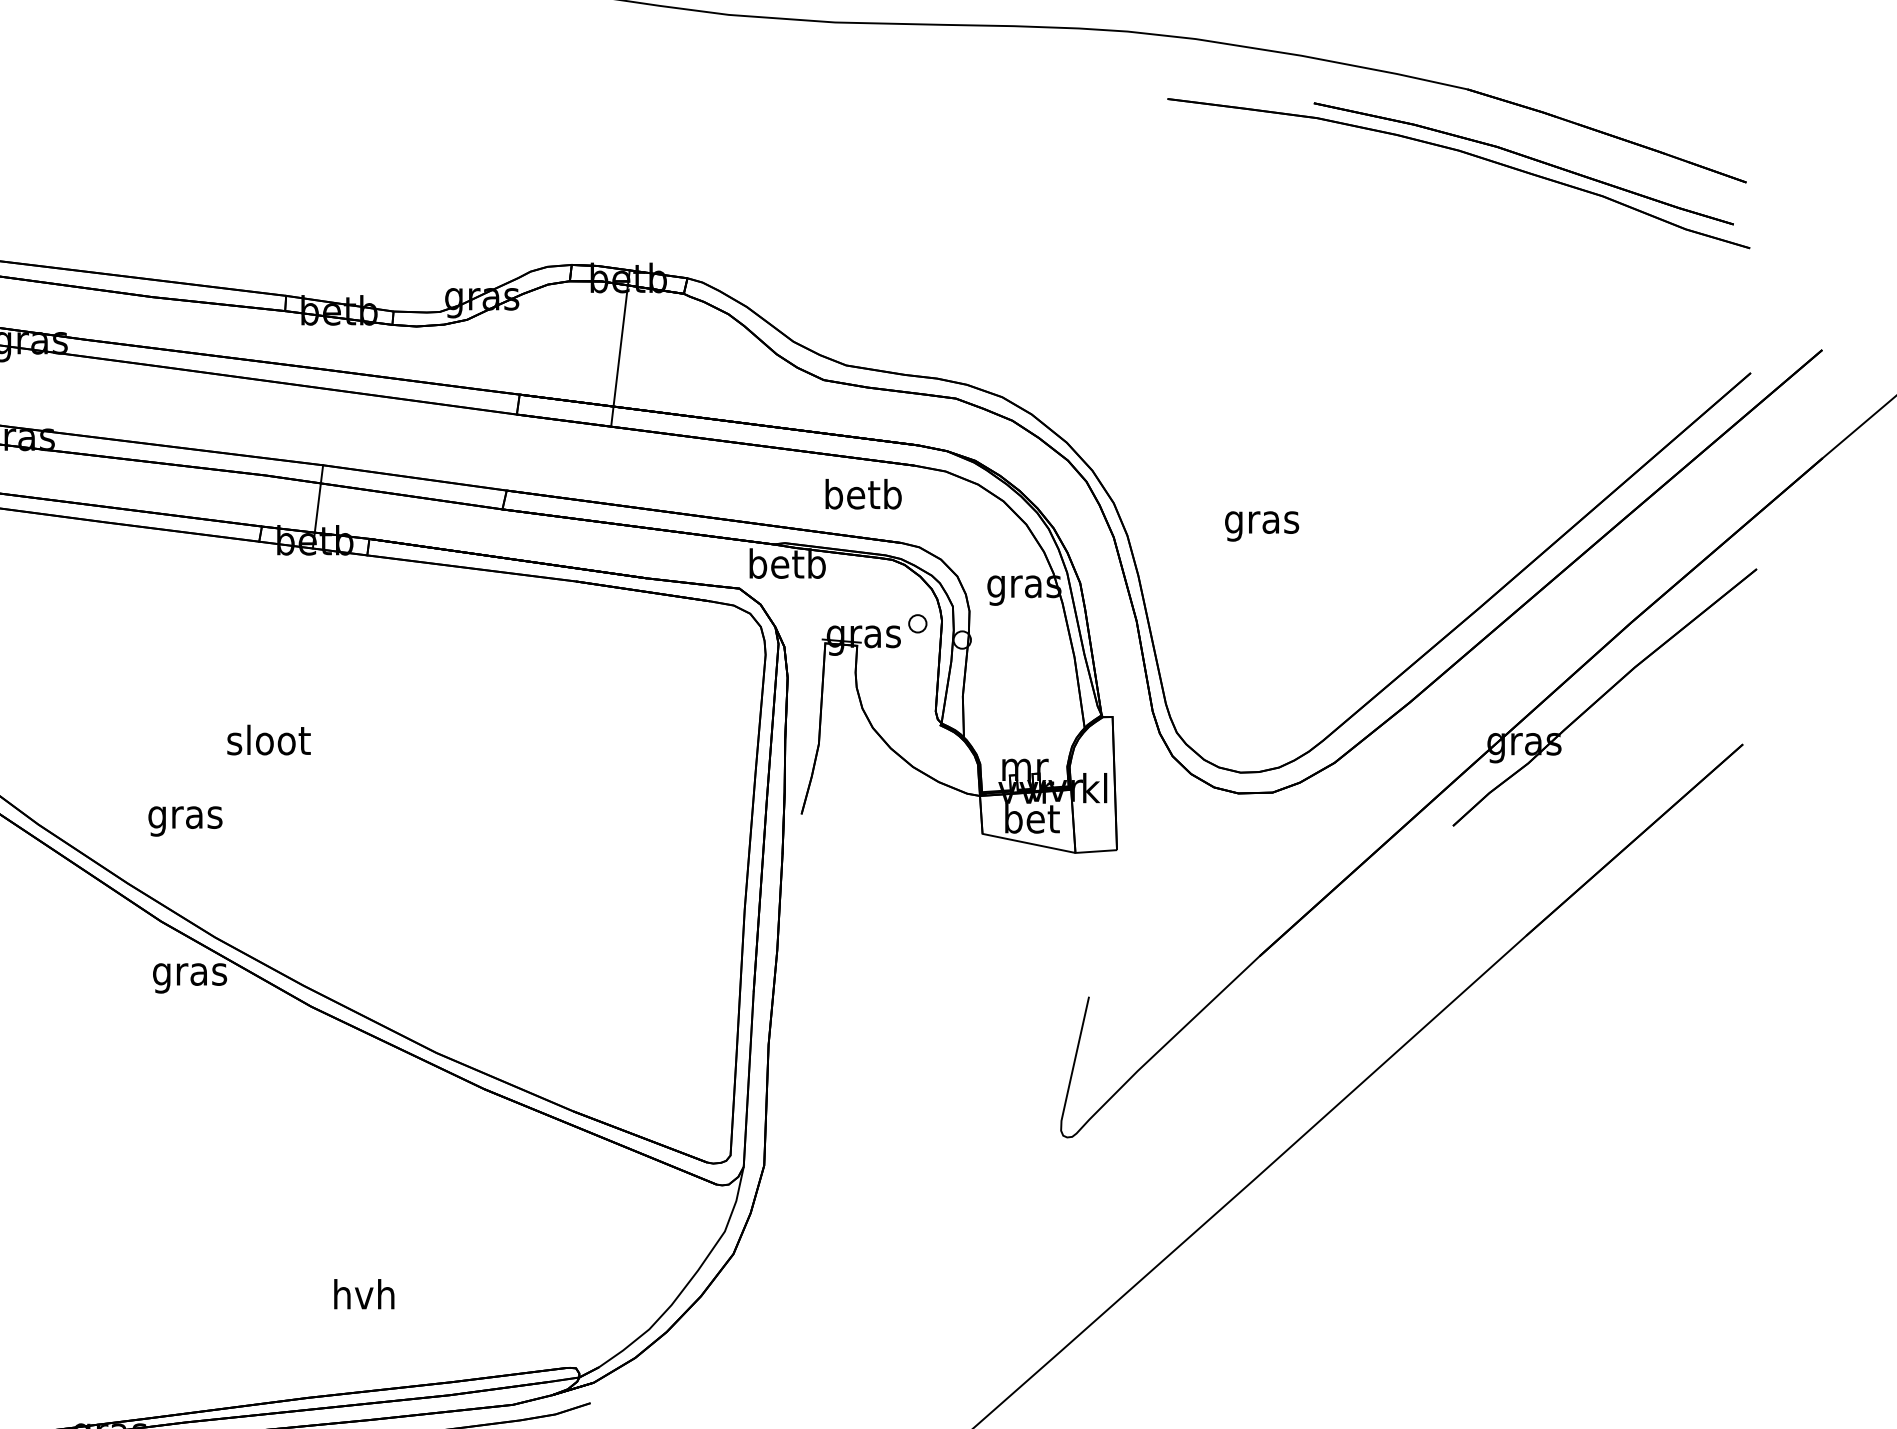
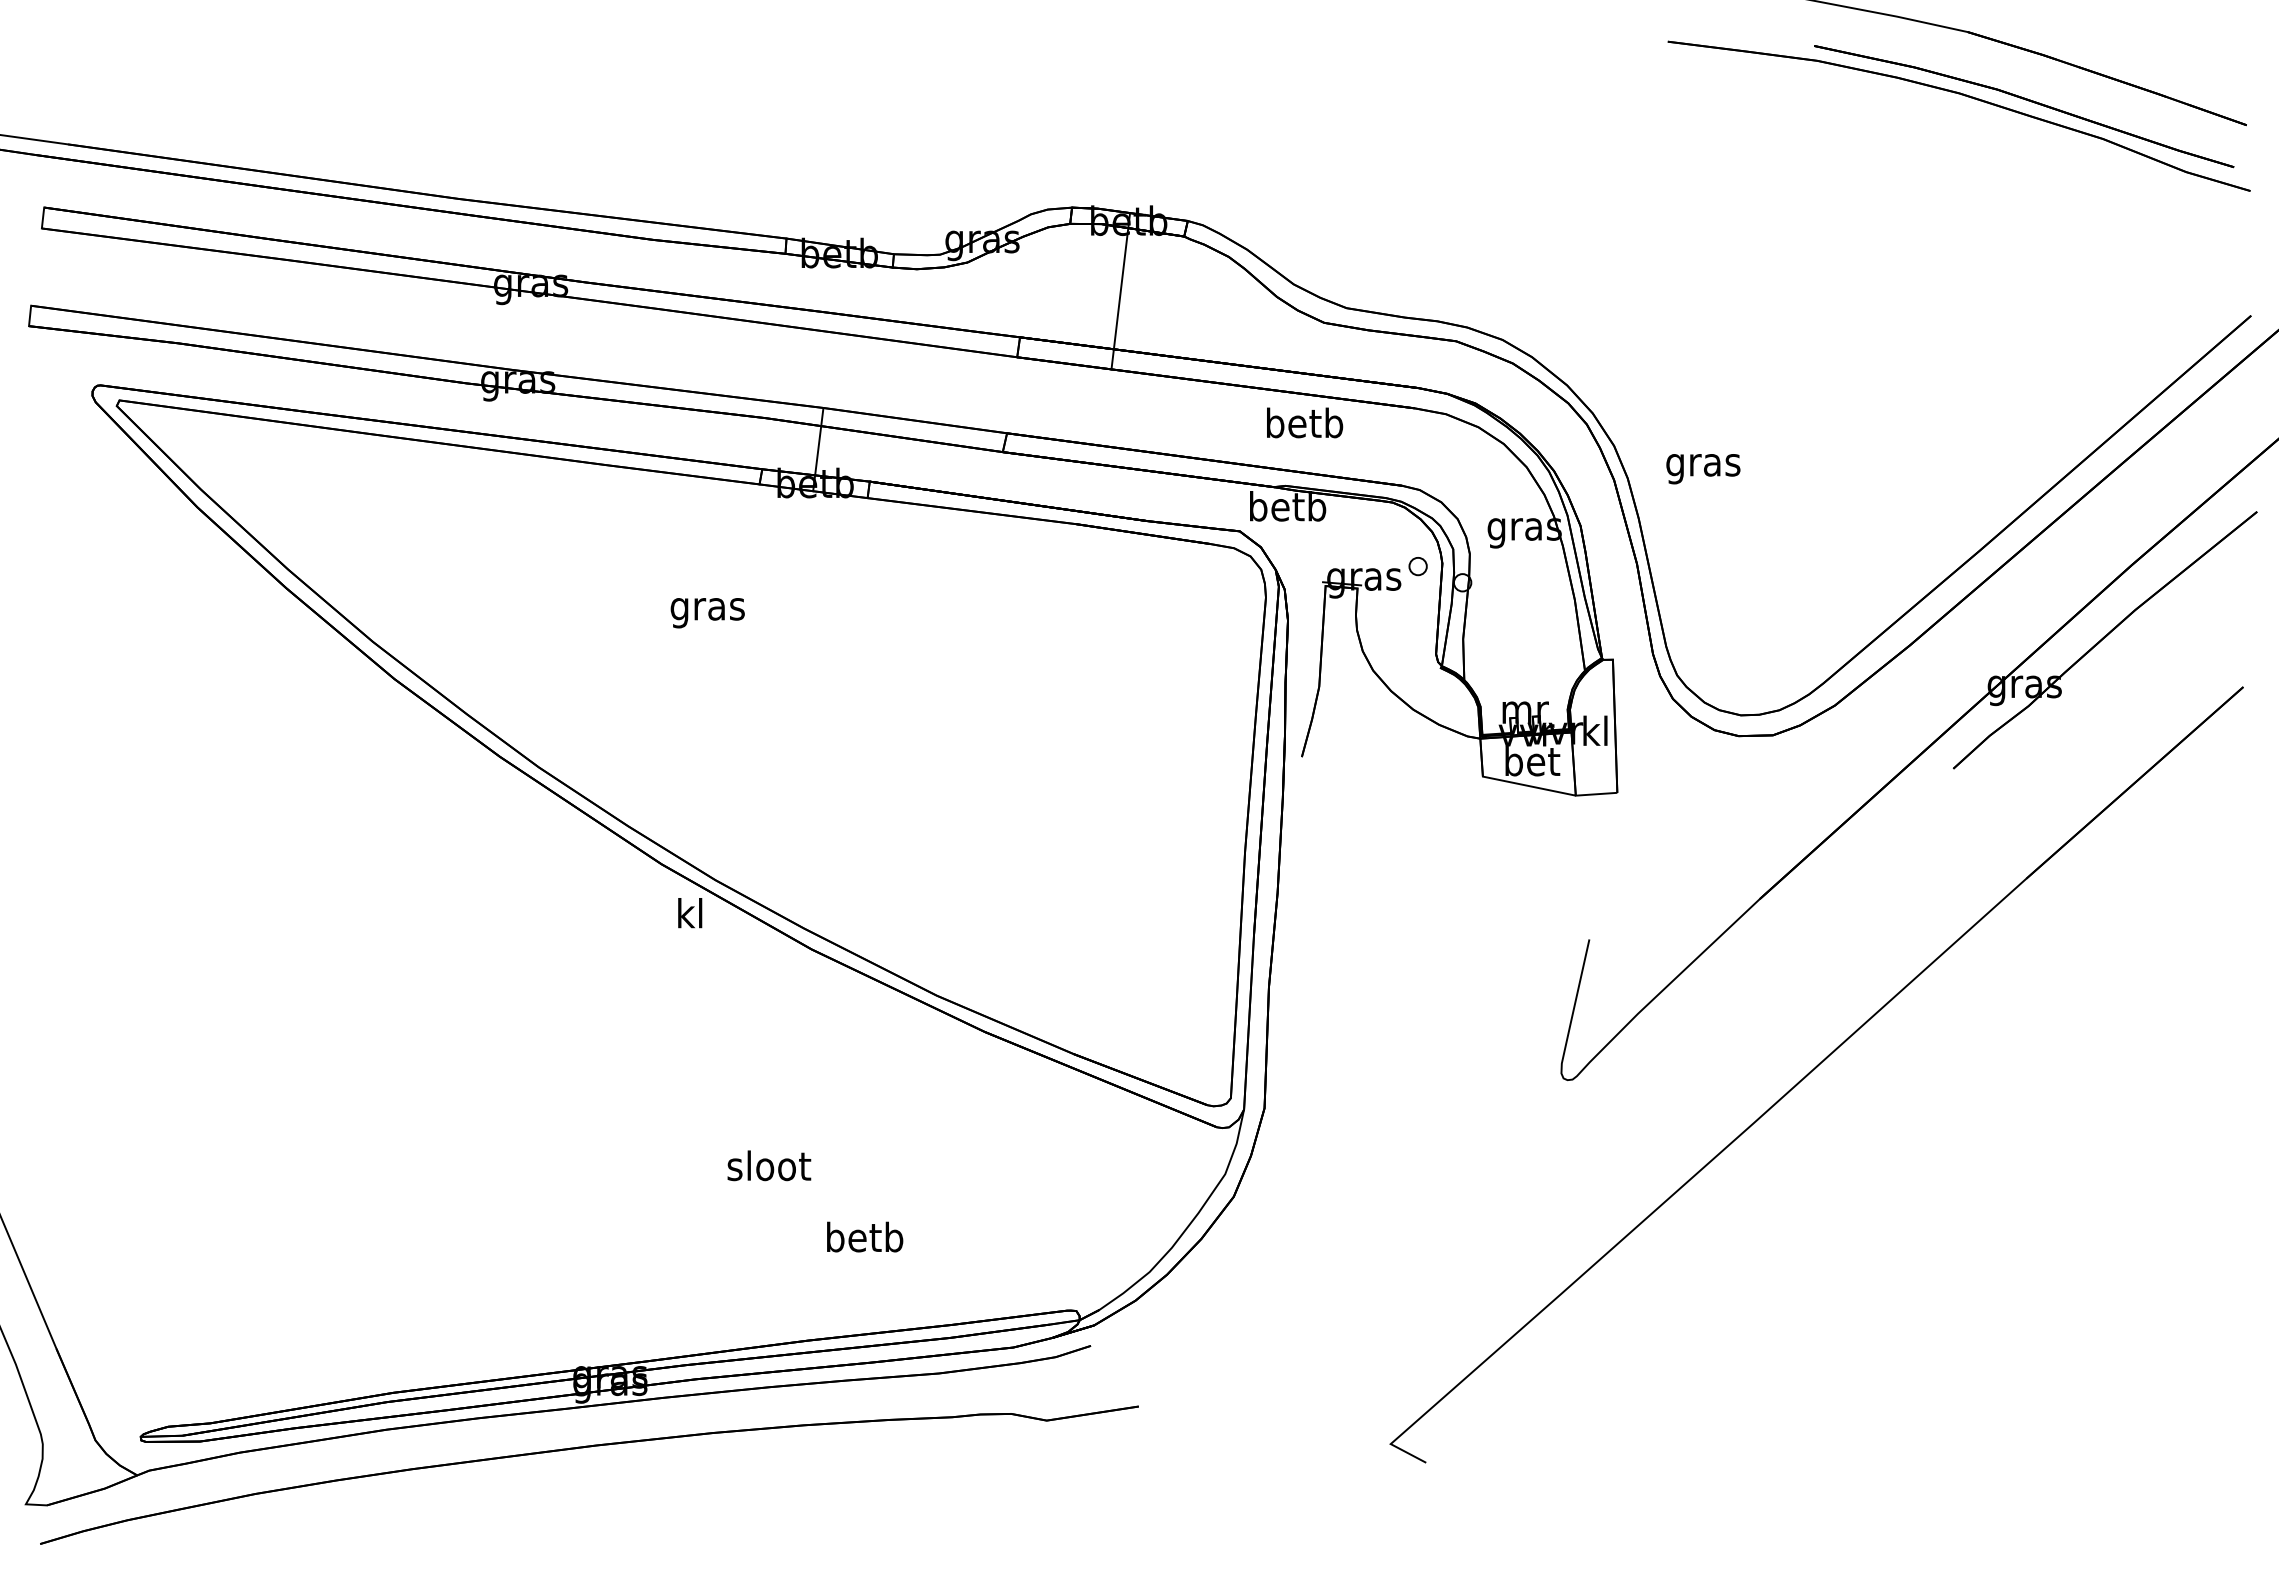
text: (864, 493) -> (1305, 422), moved
text: (1262, 526) -> (1703, 469), moved
text: (269, 739) -> (769, 1165), moved
text: (185, 821) -> (707, 613), moved
text: (190, 974) -> (690, 917), gras -> kl
text: (365, 1293) -> (865, 1236), hvh -> betb

